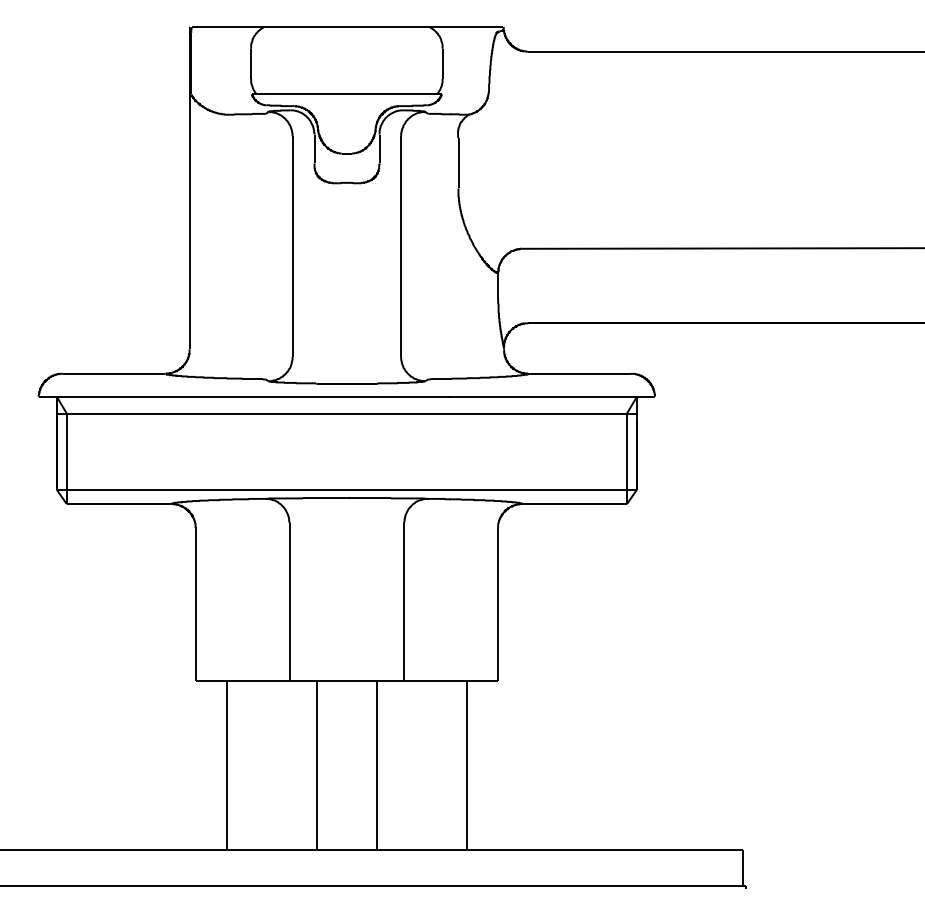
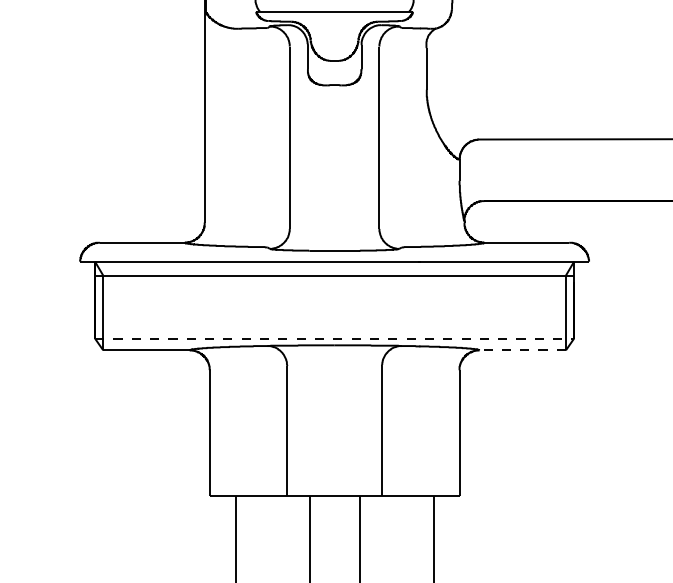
line: (347, 489) -> (335, 338), solid -> dashed
line: (574, 504) -> (522, 350), solid -> dashed

